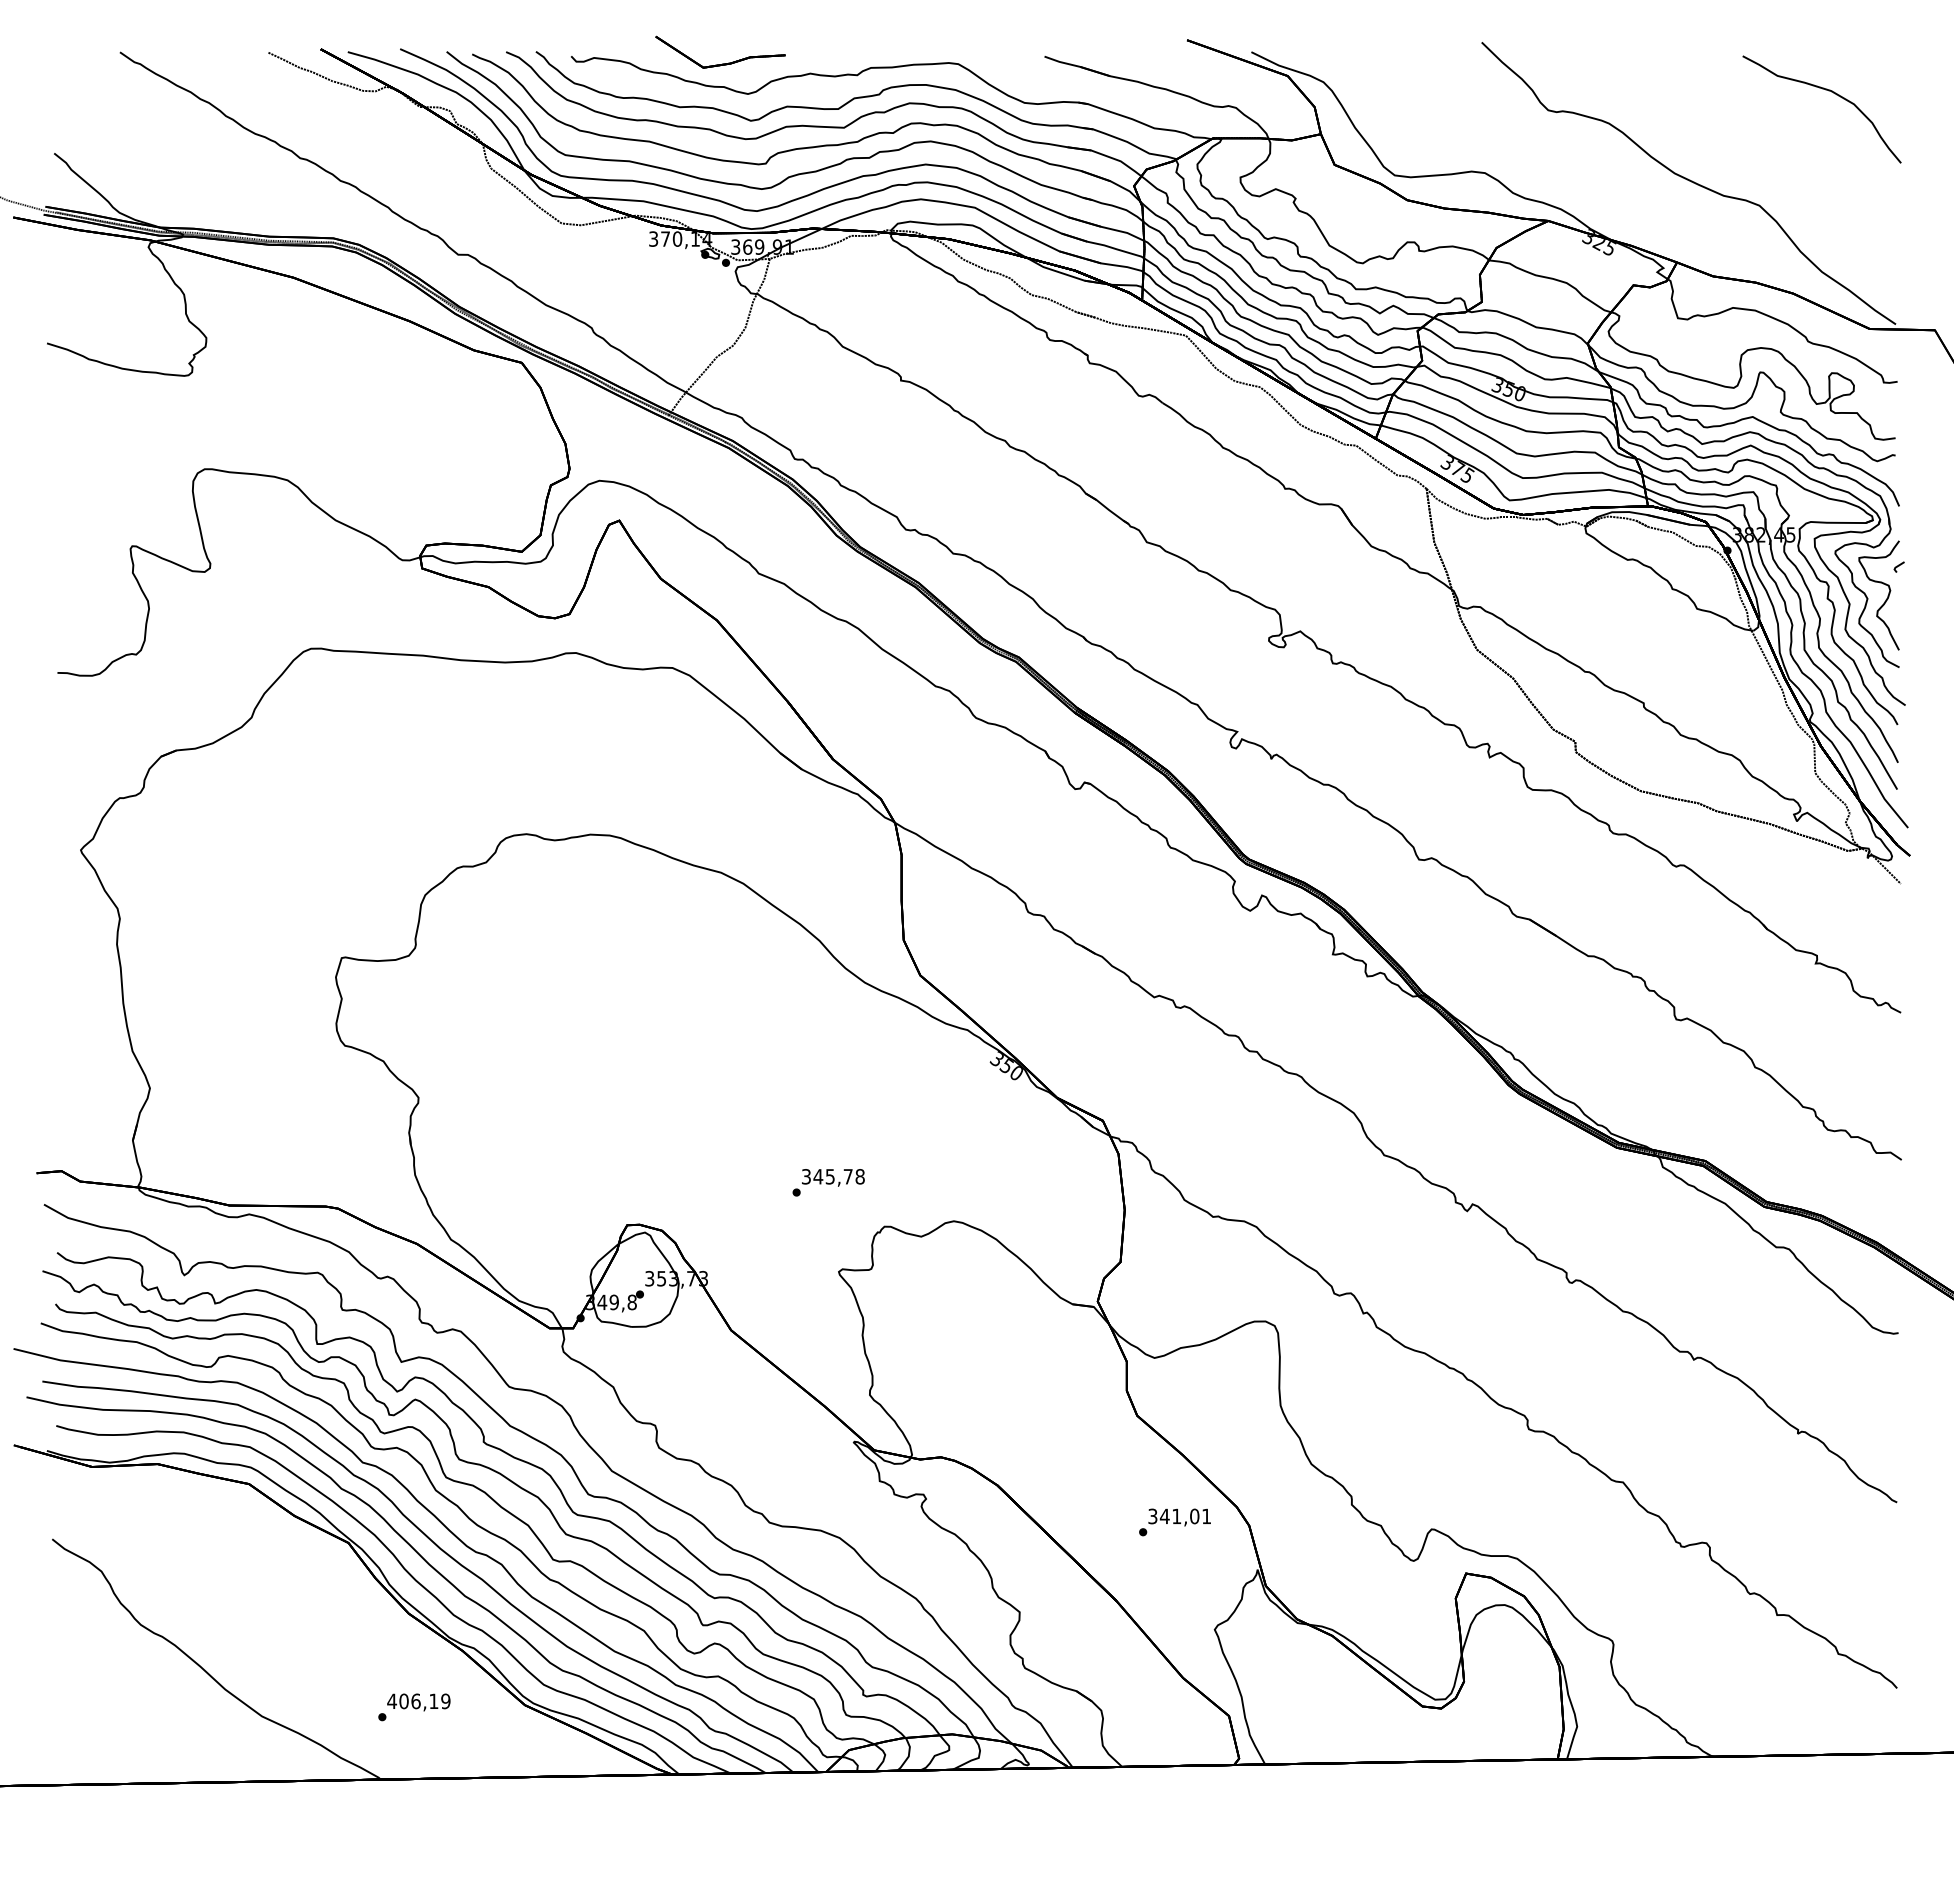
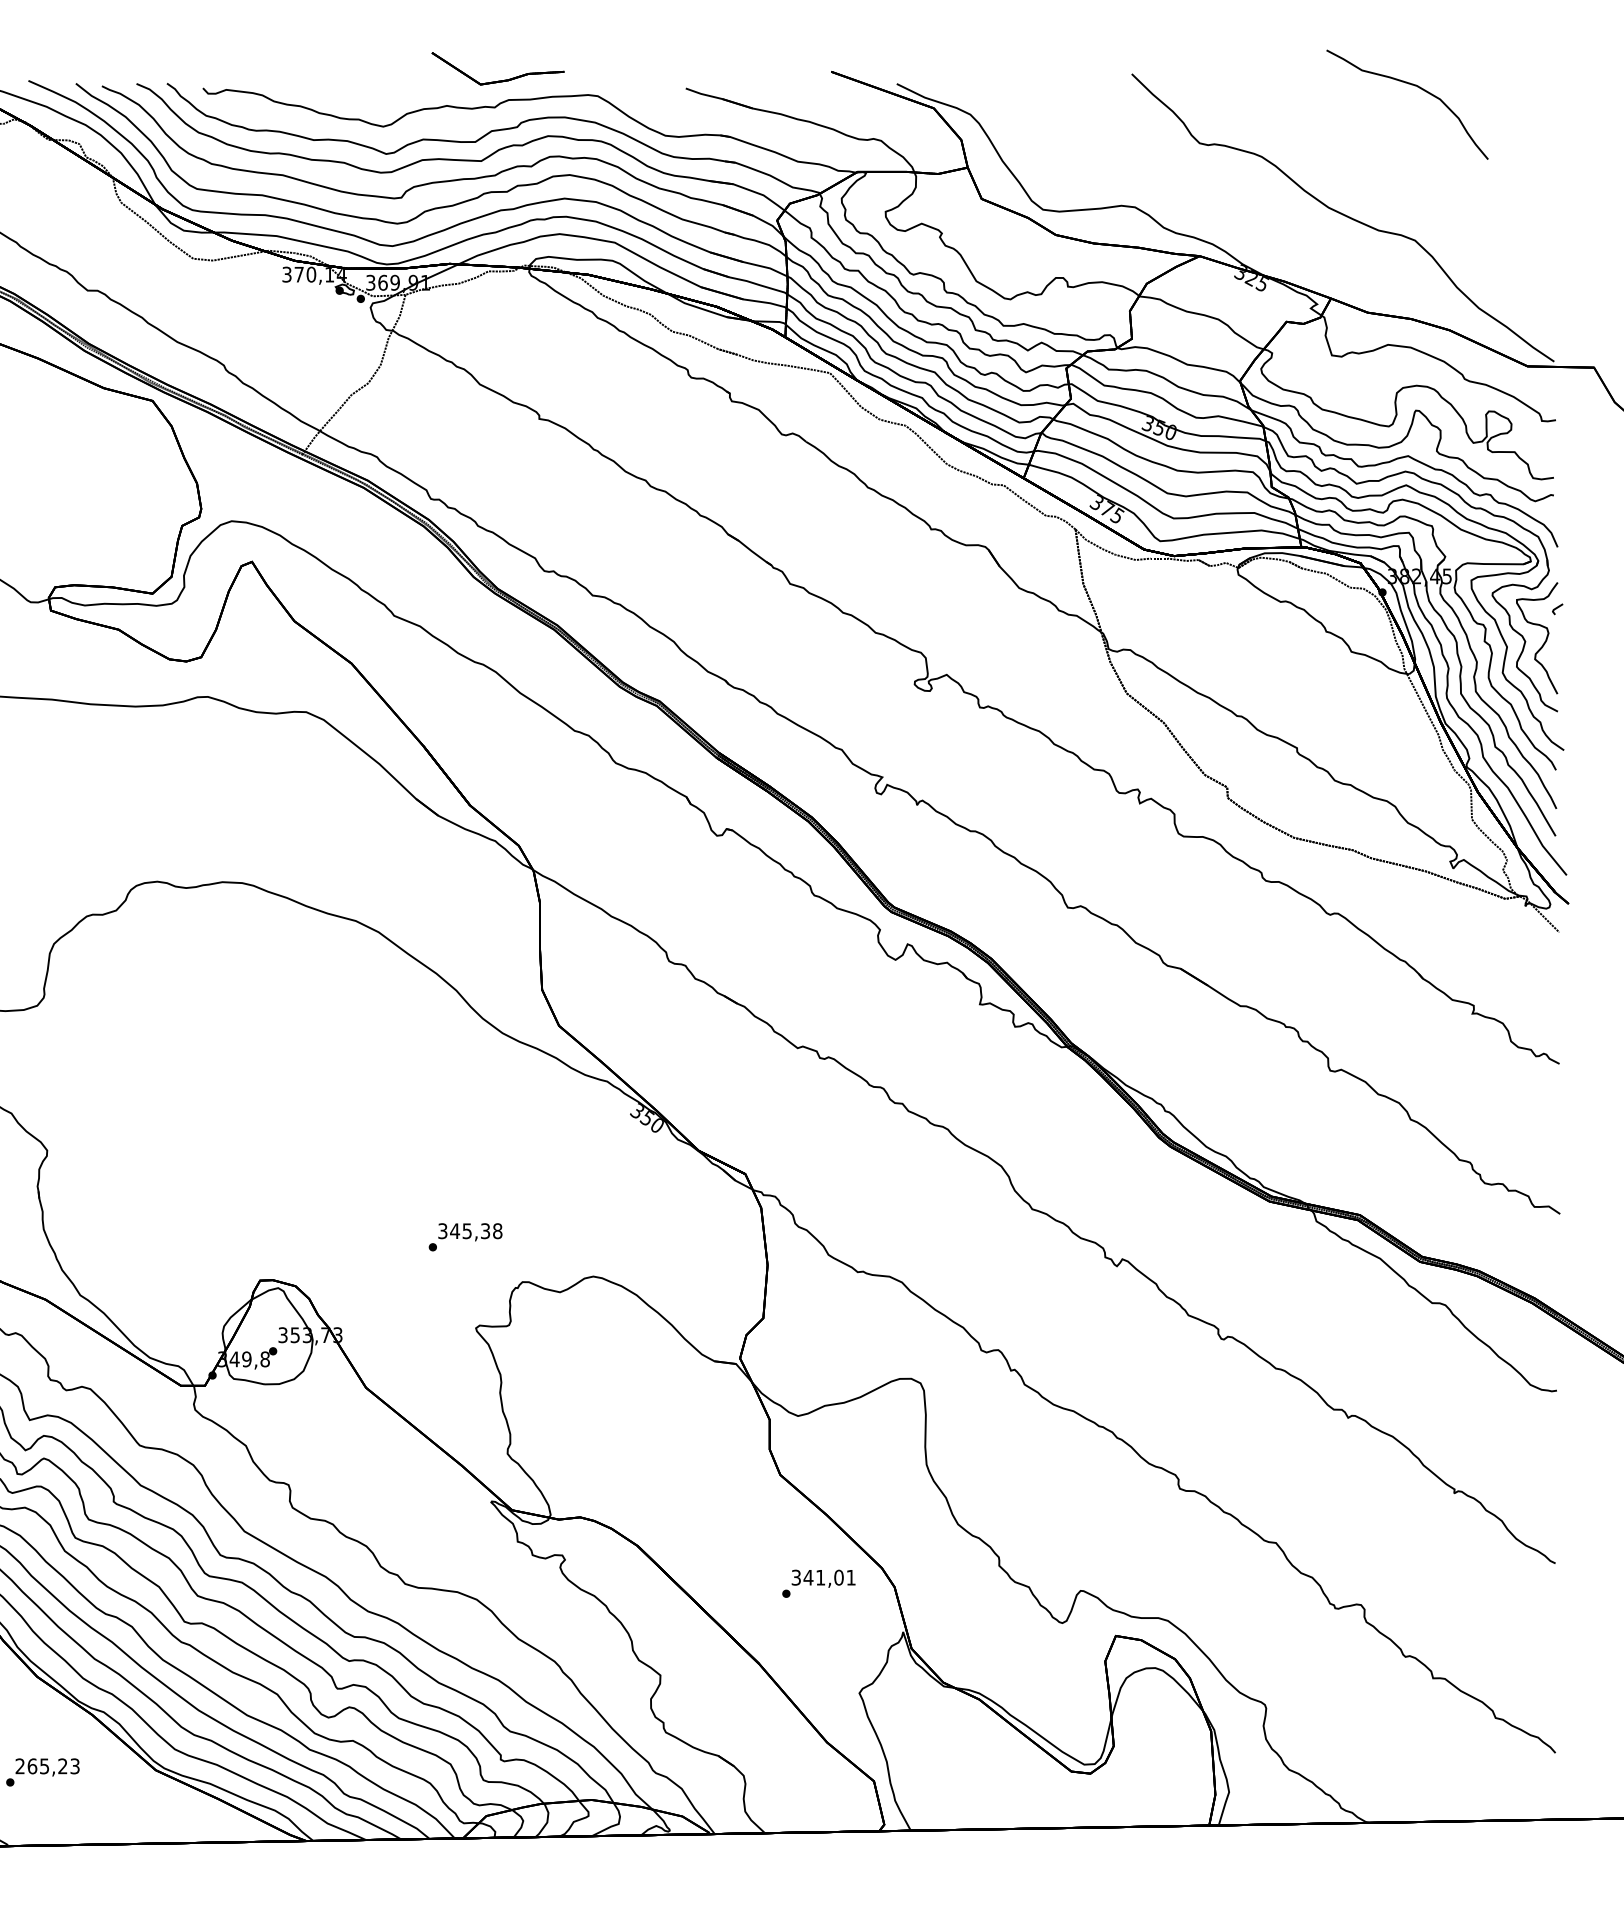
part: (722, 63) -> (500, 80), moved
part: (1828, 91) -> (1414, 86), moved
text: (847, 1176) -> (484, 1230), 345,78 -> 345,38
text: (418, 1701) -> (47, 1766), 406,19 -> 265,23

